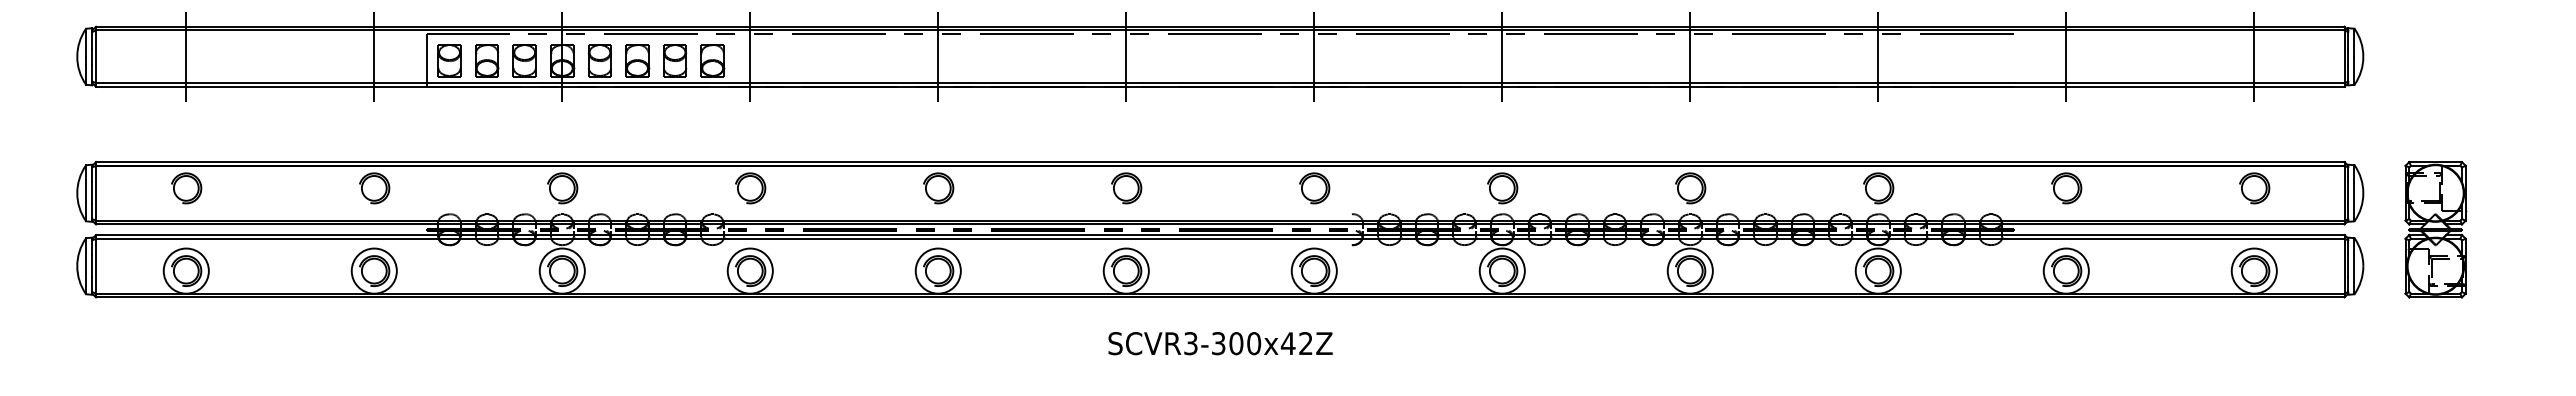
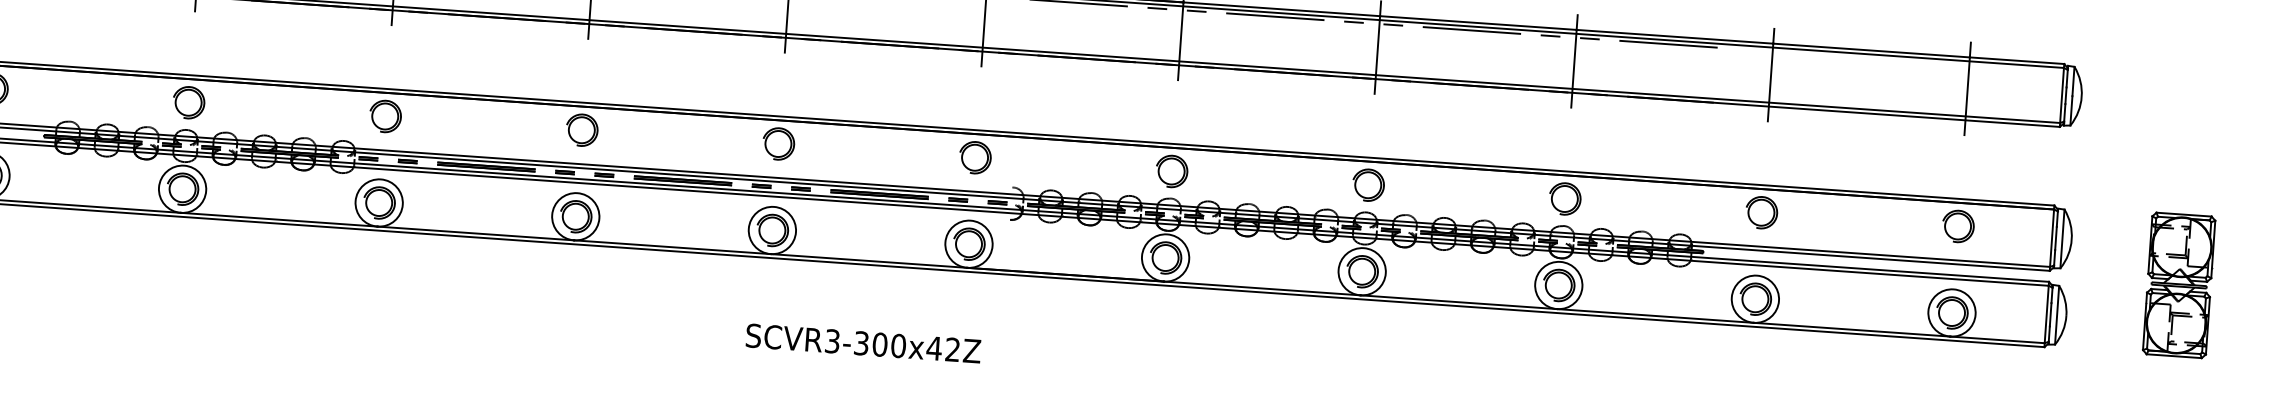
part: (2435, 229) -> (2179, 285), moved
text: (1220, 343) -> (863, 343), moved

